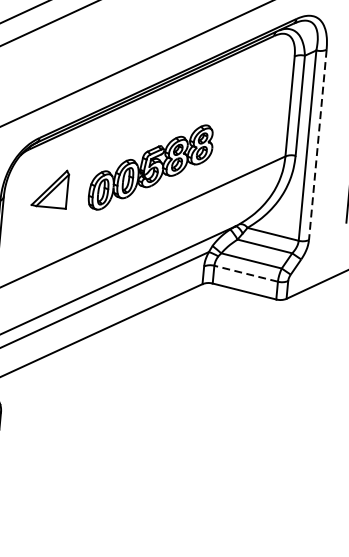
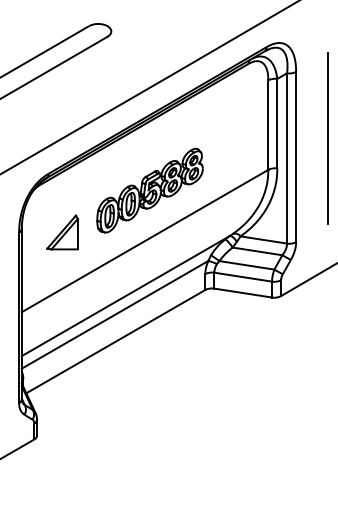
line: (318, 145) -> (296, 157), dashed -> solid
part: (50, 188) -> (62, 232), moved
line: (245, 274) -> (242, 277), dashed -> solid

